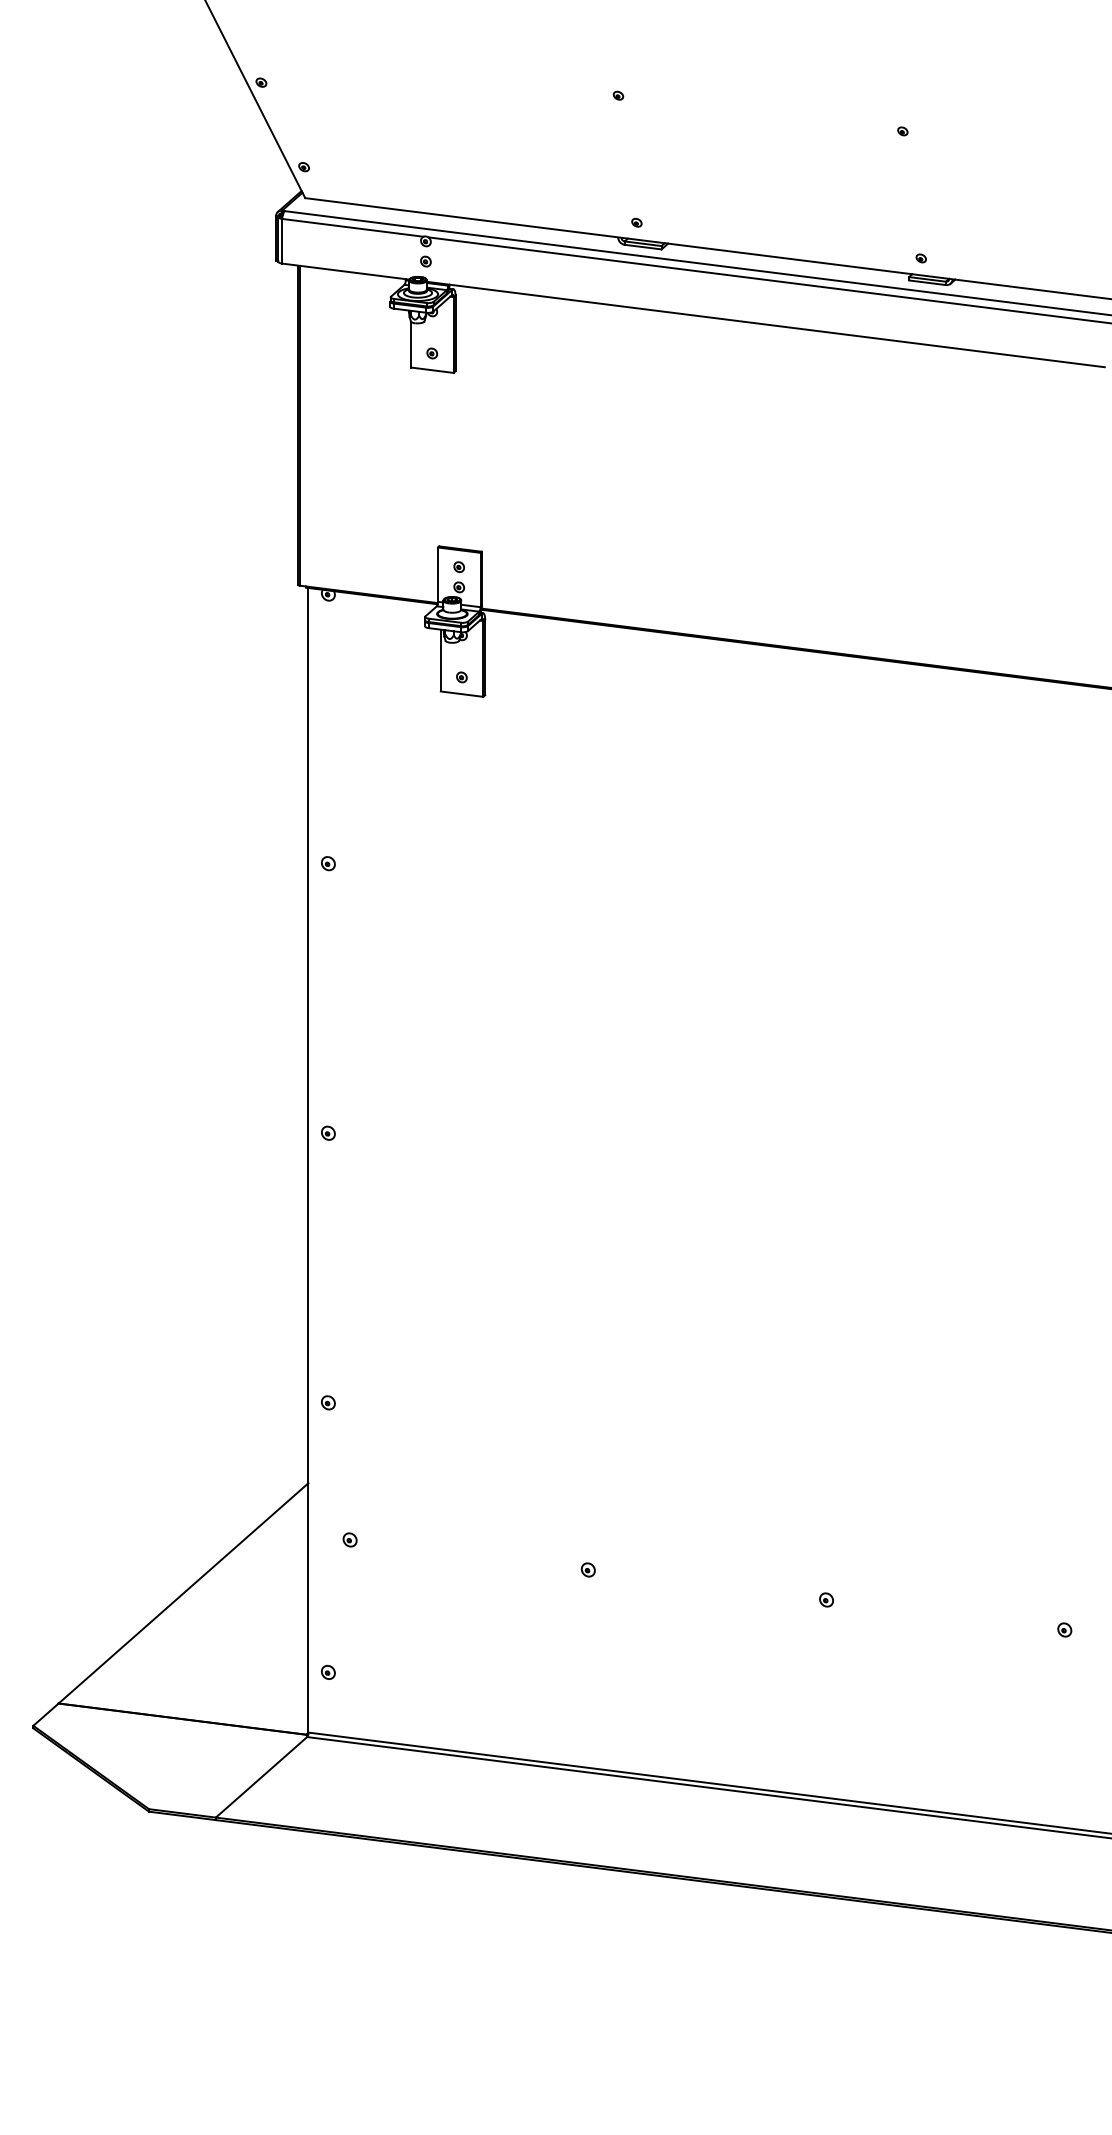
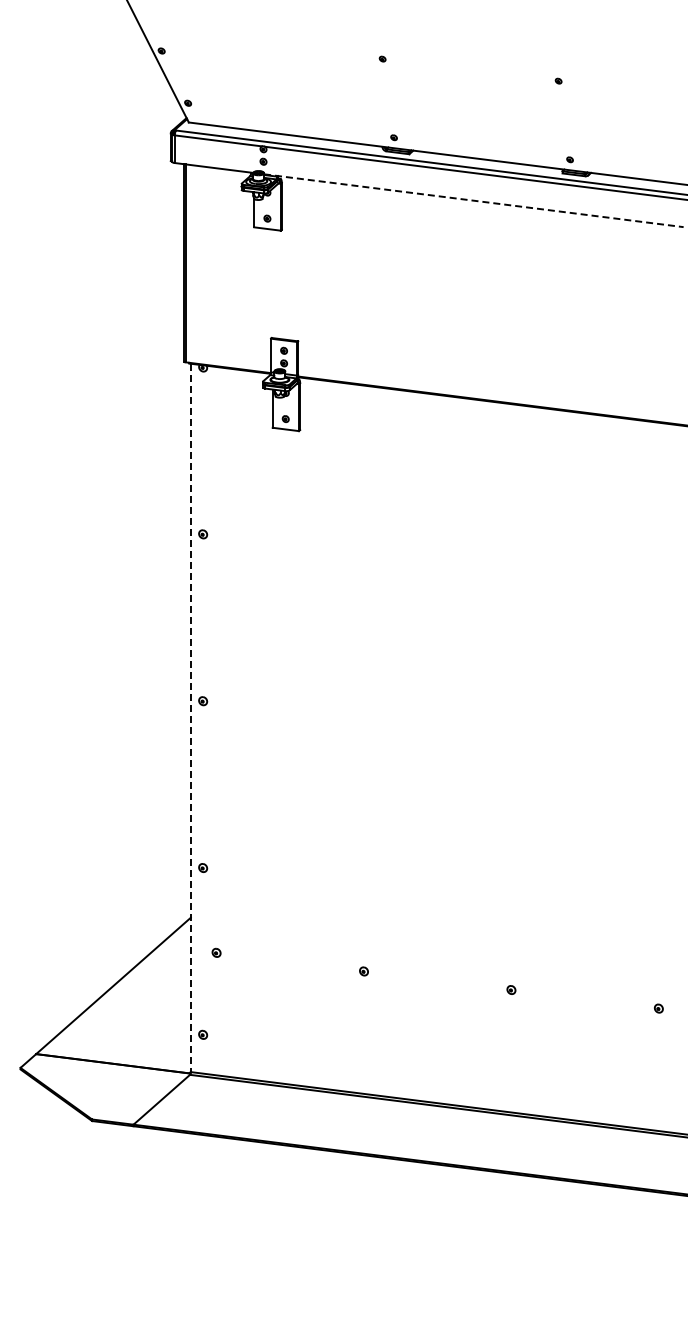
line: (766, 324) -> (474, 200), solid -> dashed
line: (307, 1161) -> (190, 718), solid -> dashed

